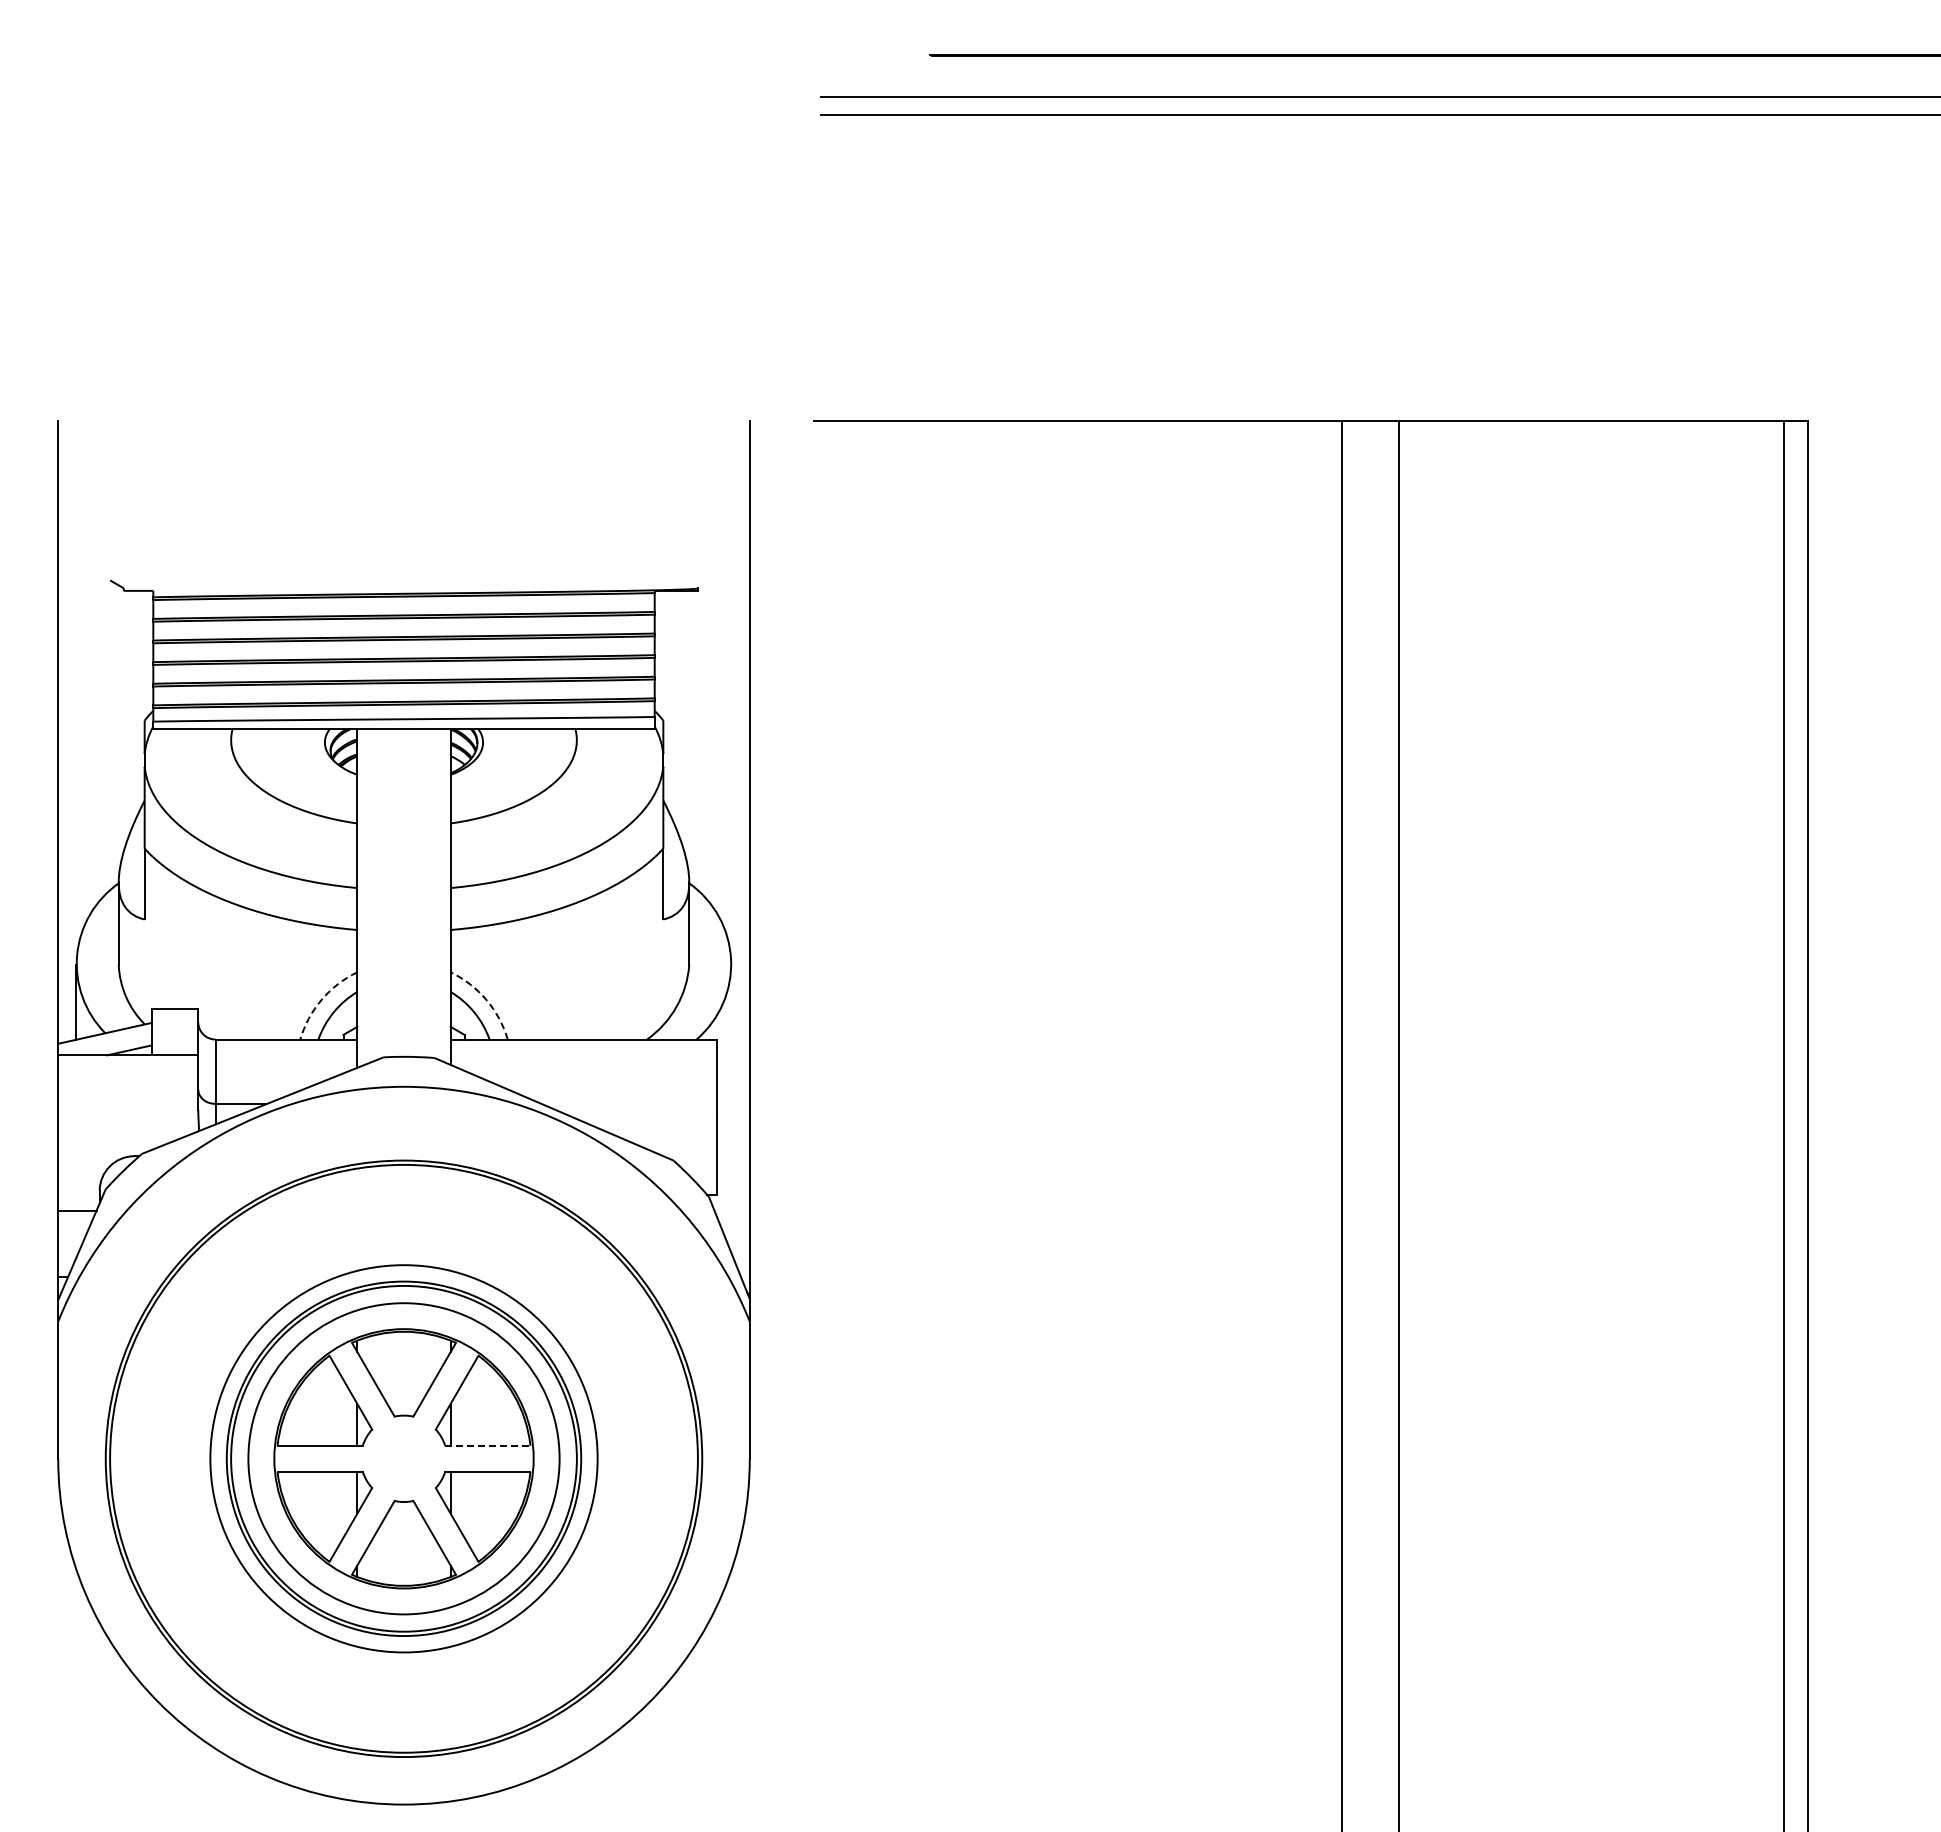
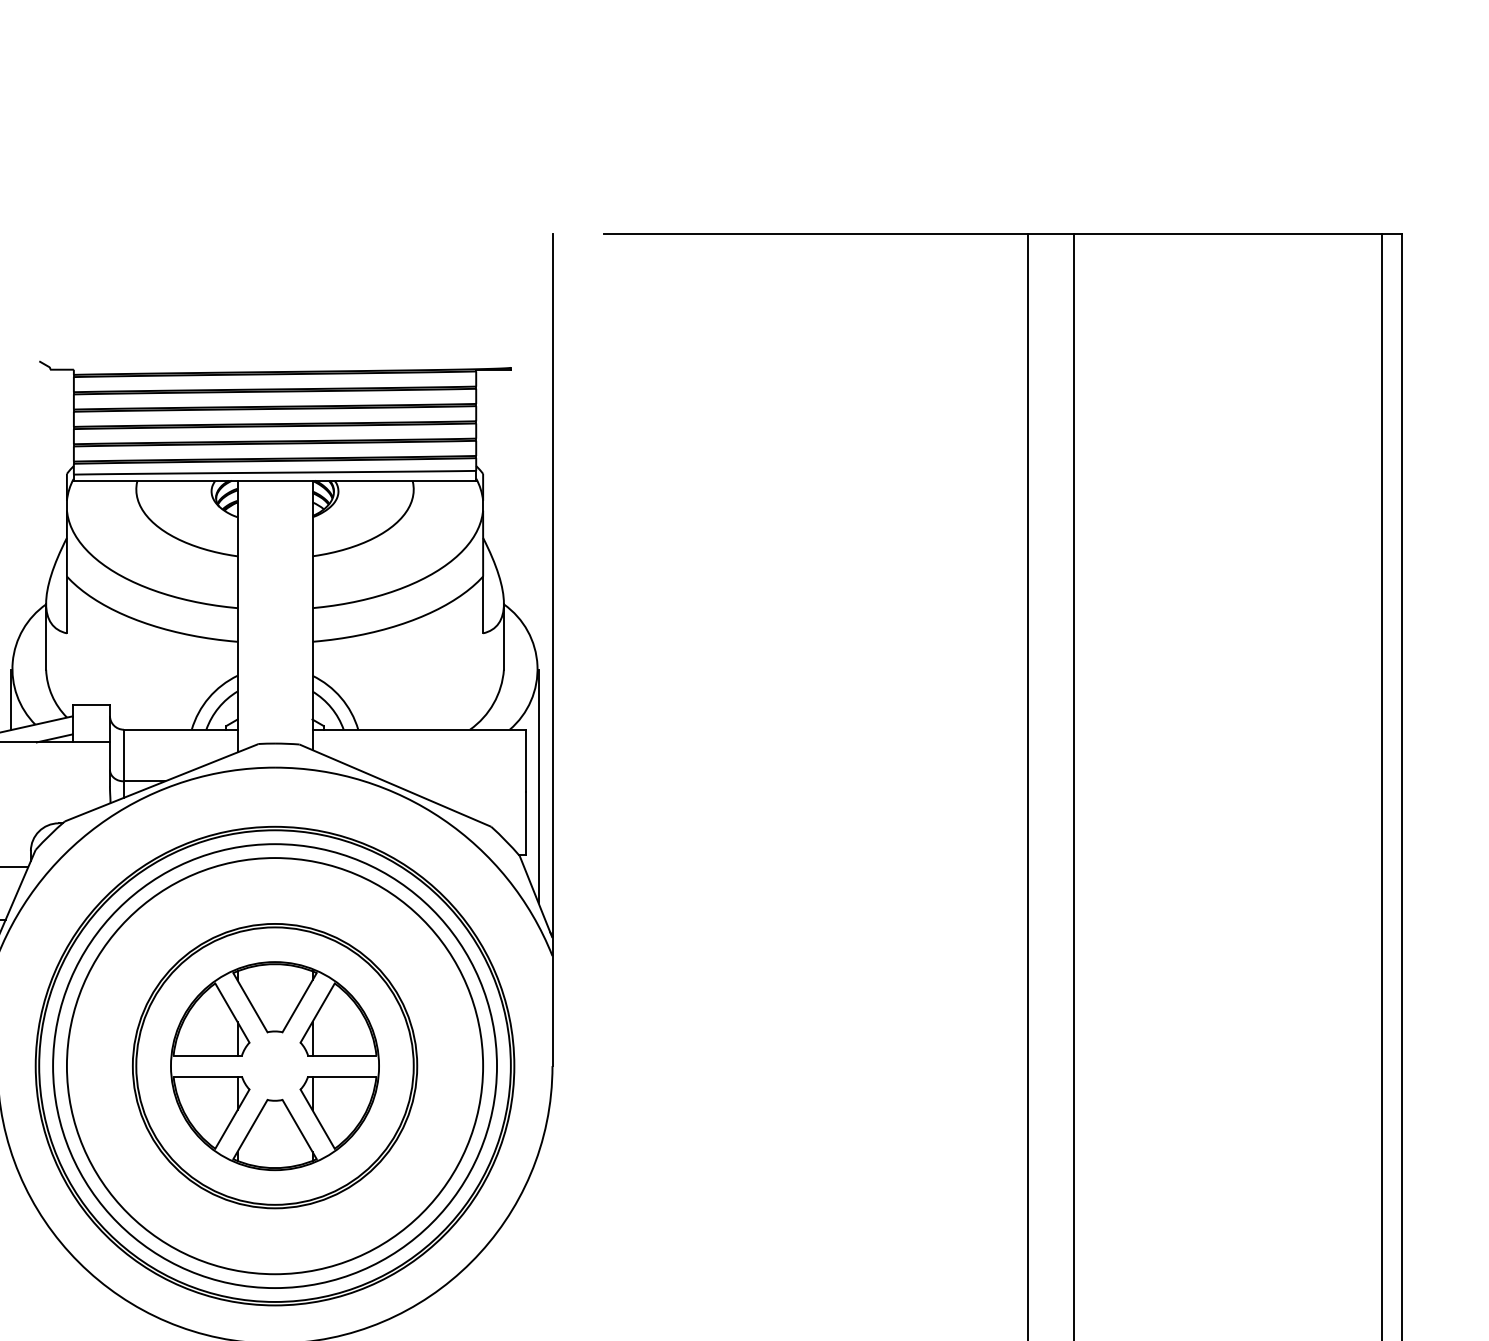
arc: (321, 999) -> (208, 697), dashed -> solid
arc: (486, 999) -> (341, 697), dashed -> solid
line: (732, 1109) -> (538, 785), added
line: (487, 1445) -> (342, 1055), dashed -> solid
circle: (403, 1458) -> (274, 1065), size x1.43
circle: (403, 1458) -> (274, 1065), size x1.67

